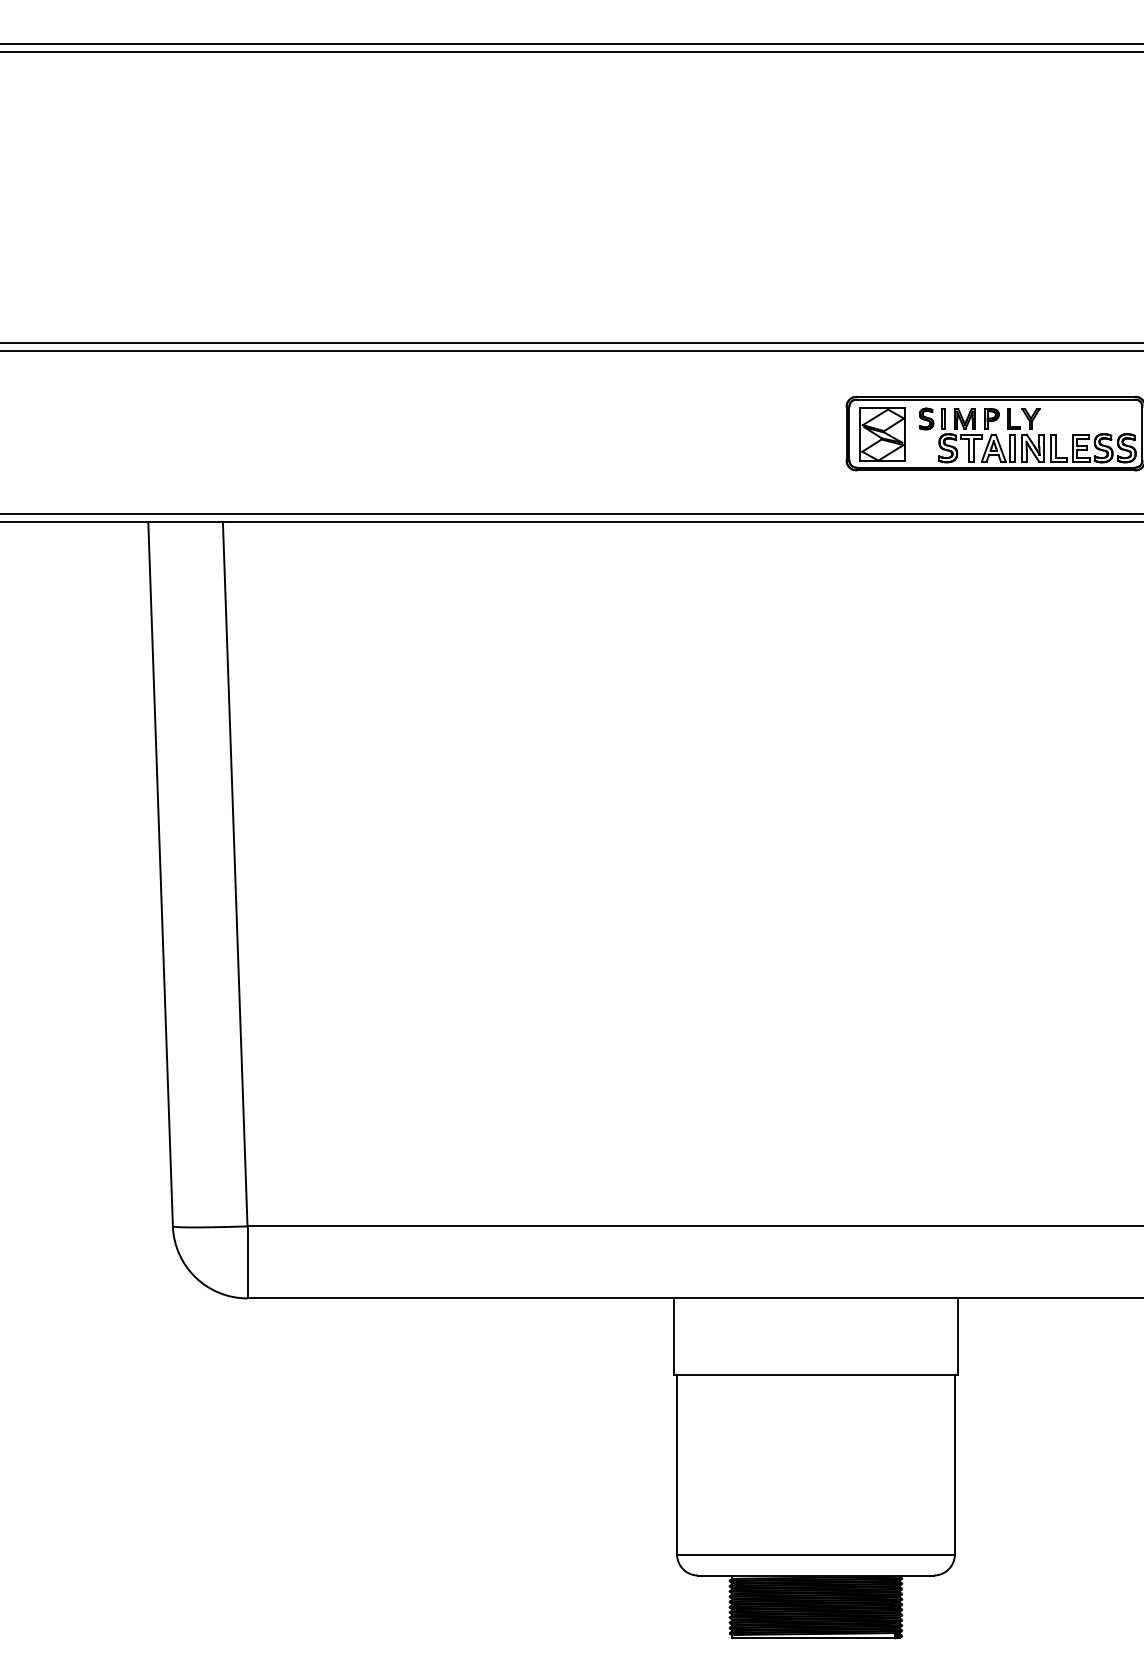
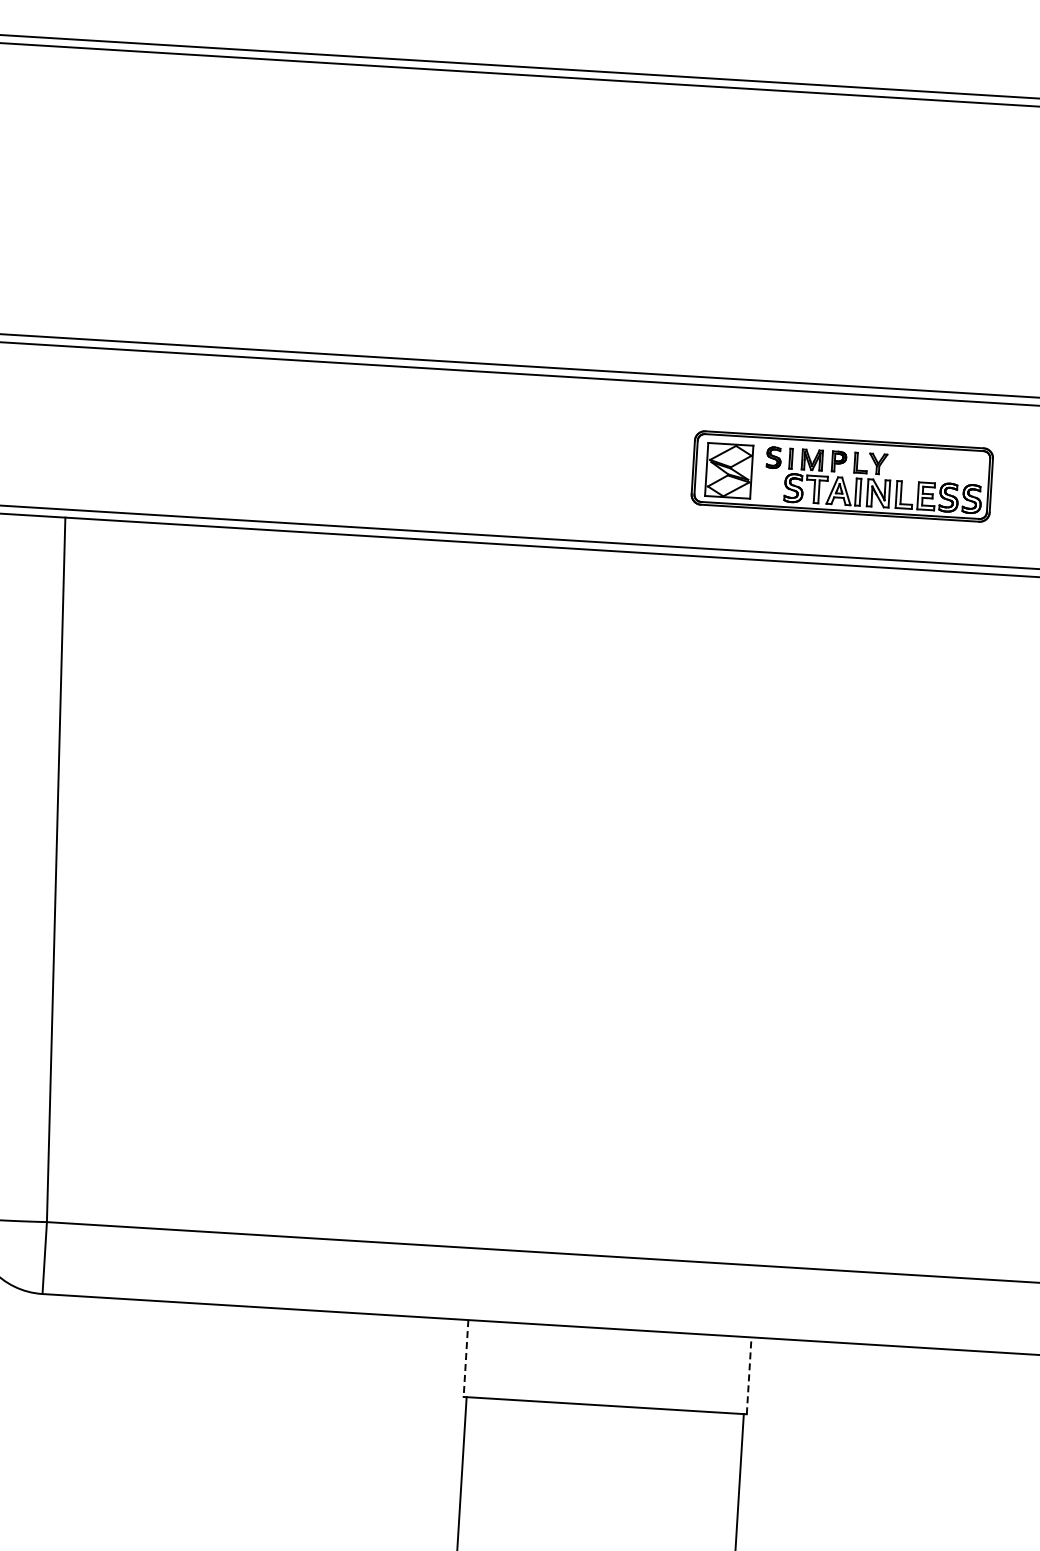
line: (674, 1336) -> (466, 1358), solid -> dashed
line: (957, 1336) -> (748, 1375), solid -> dashed

